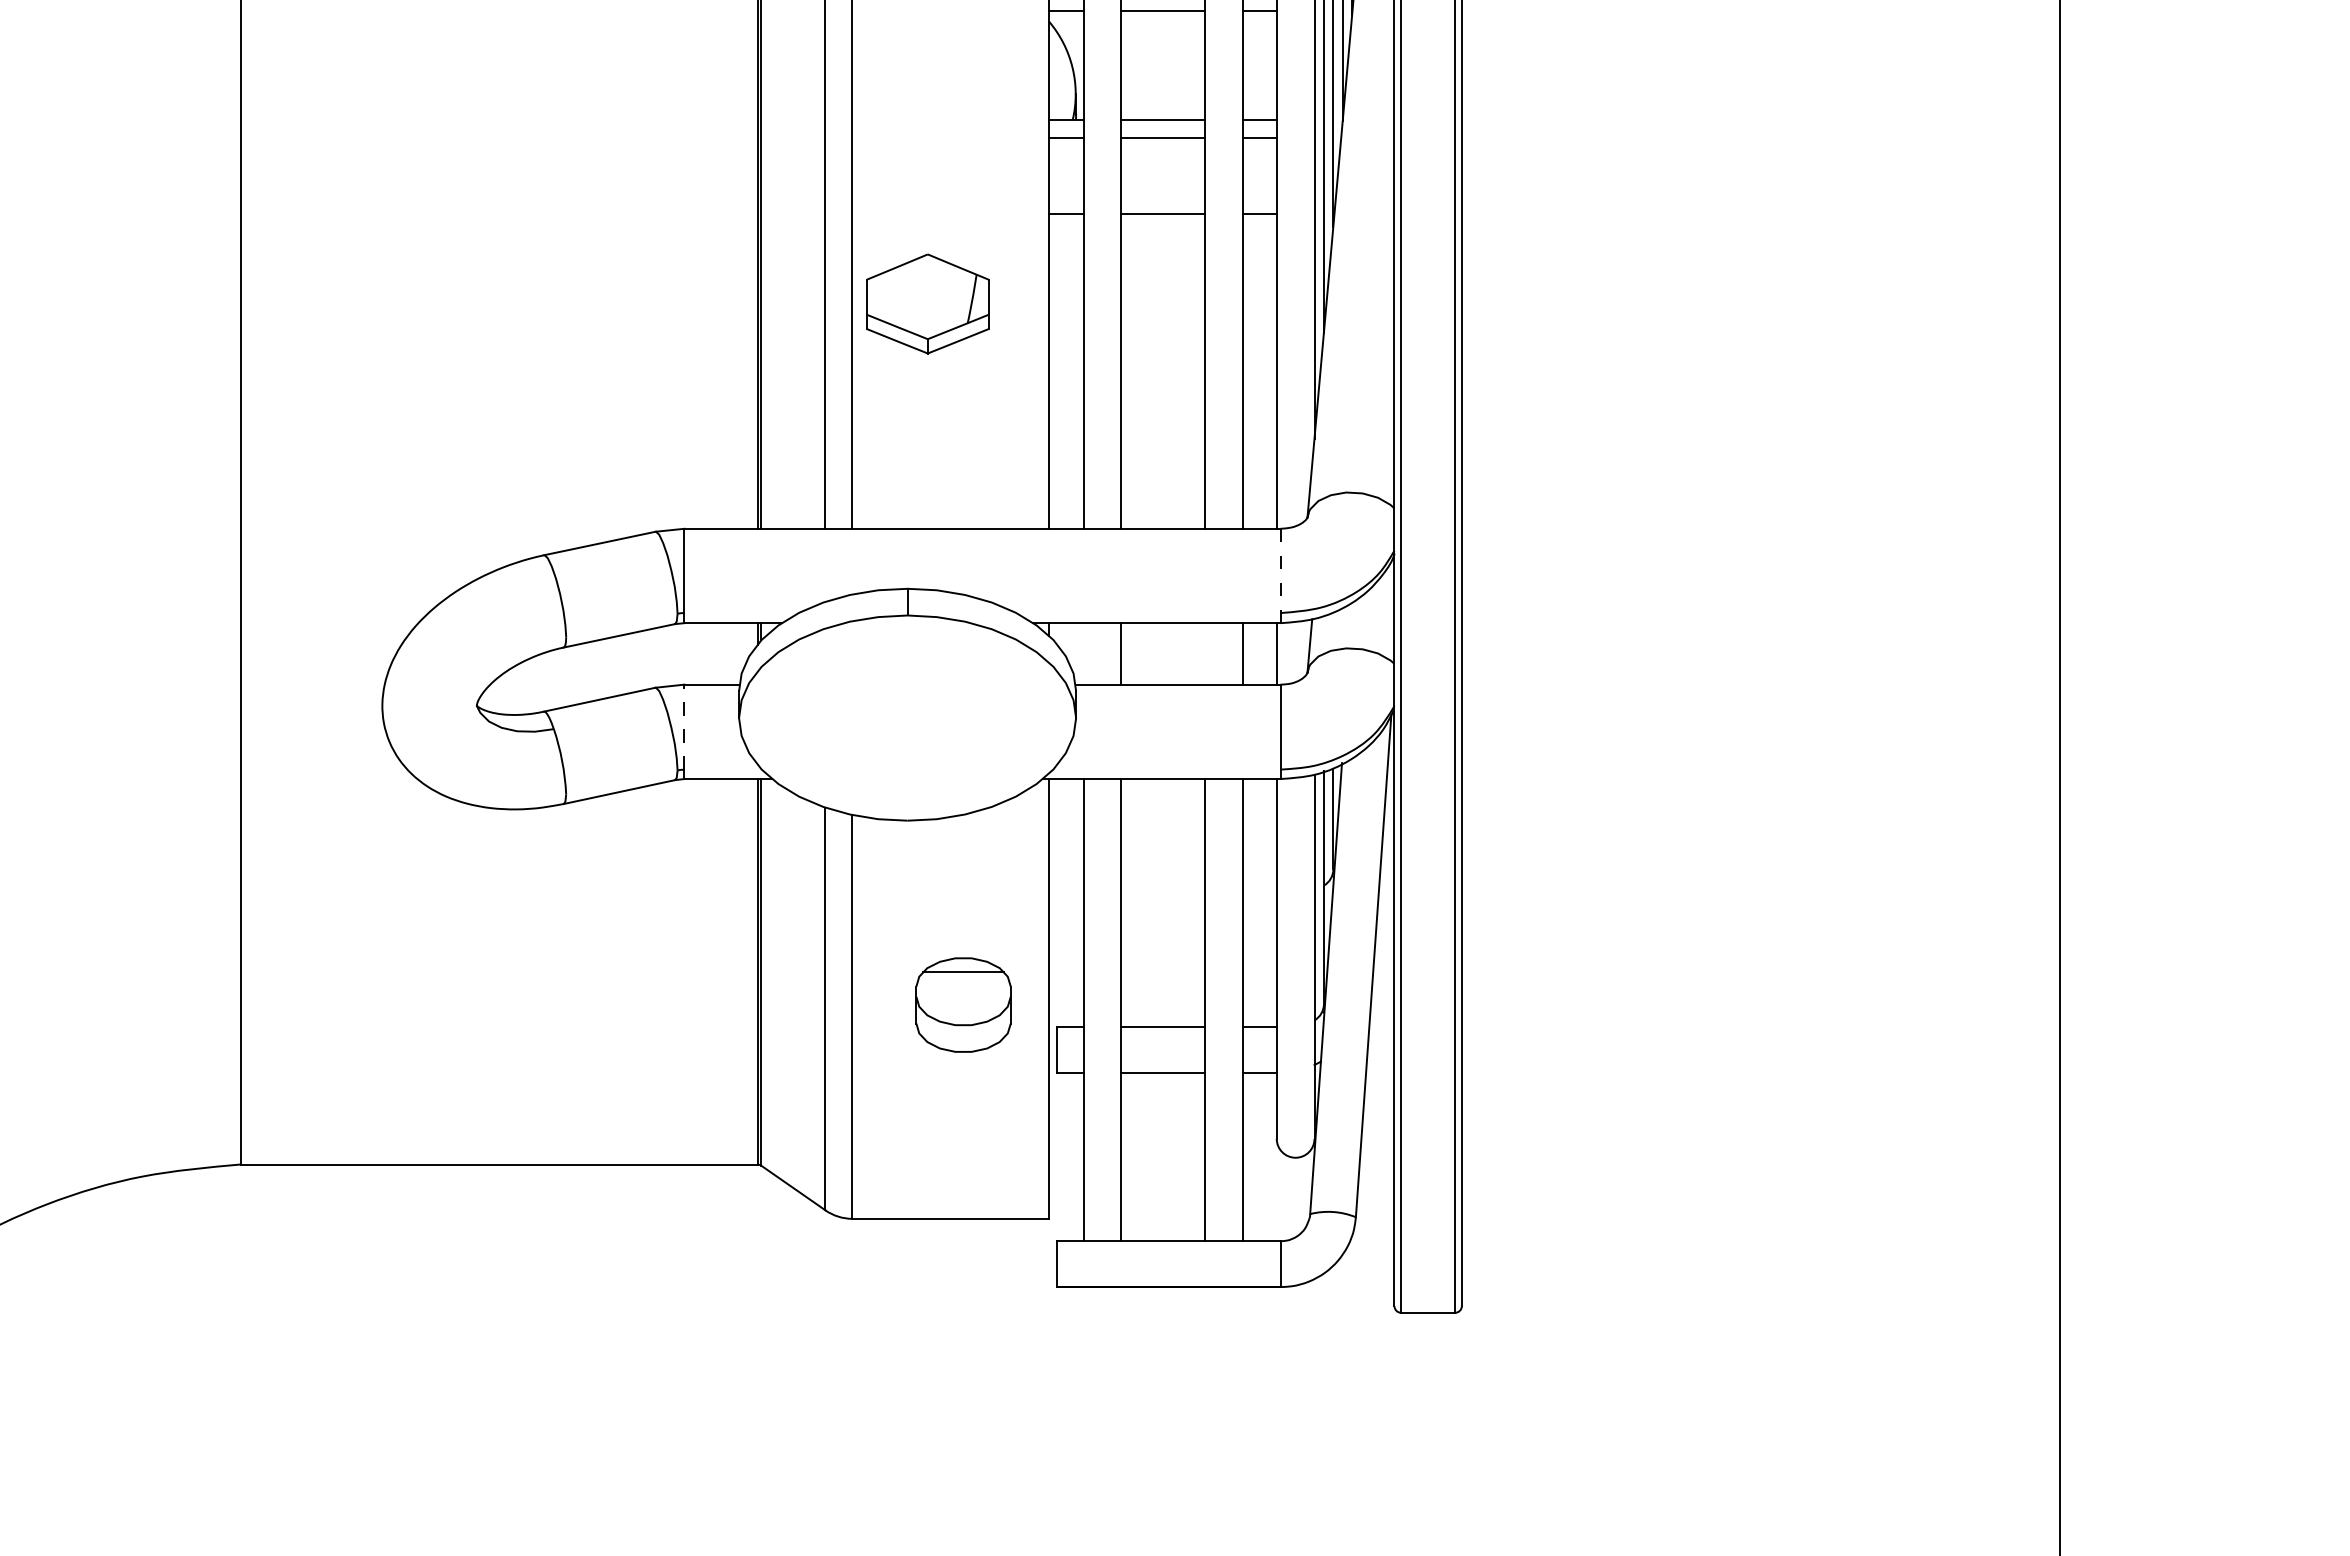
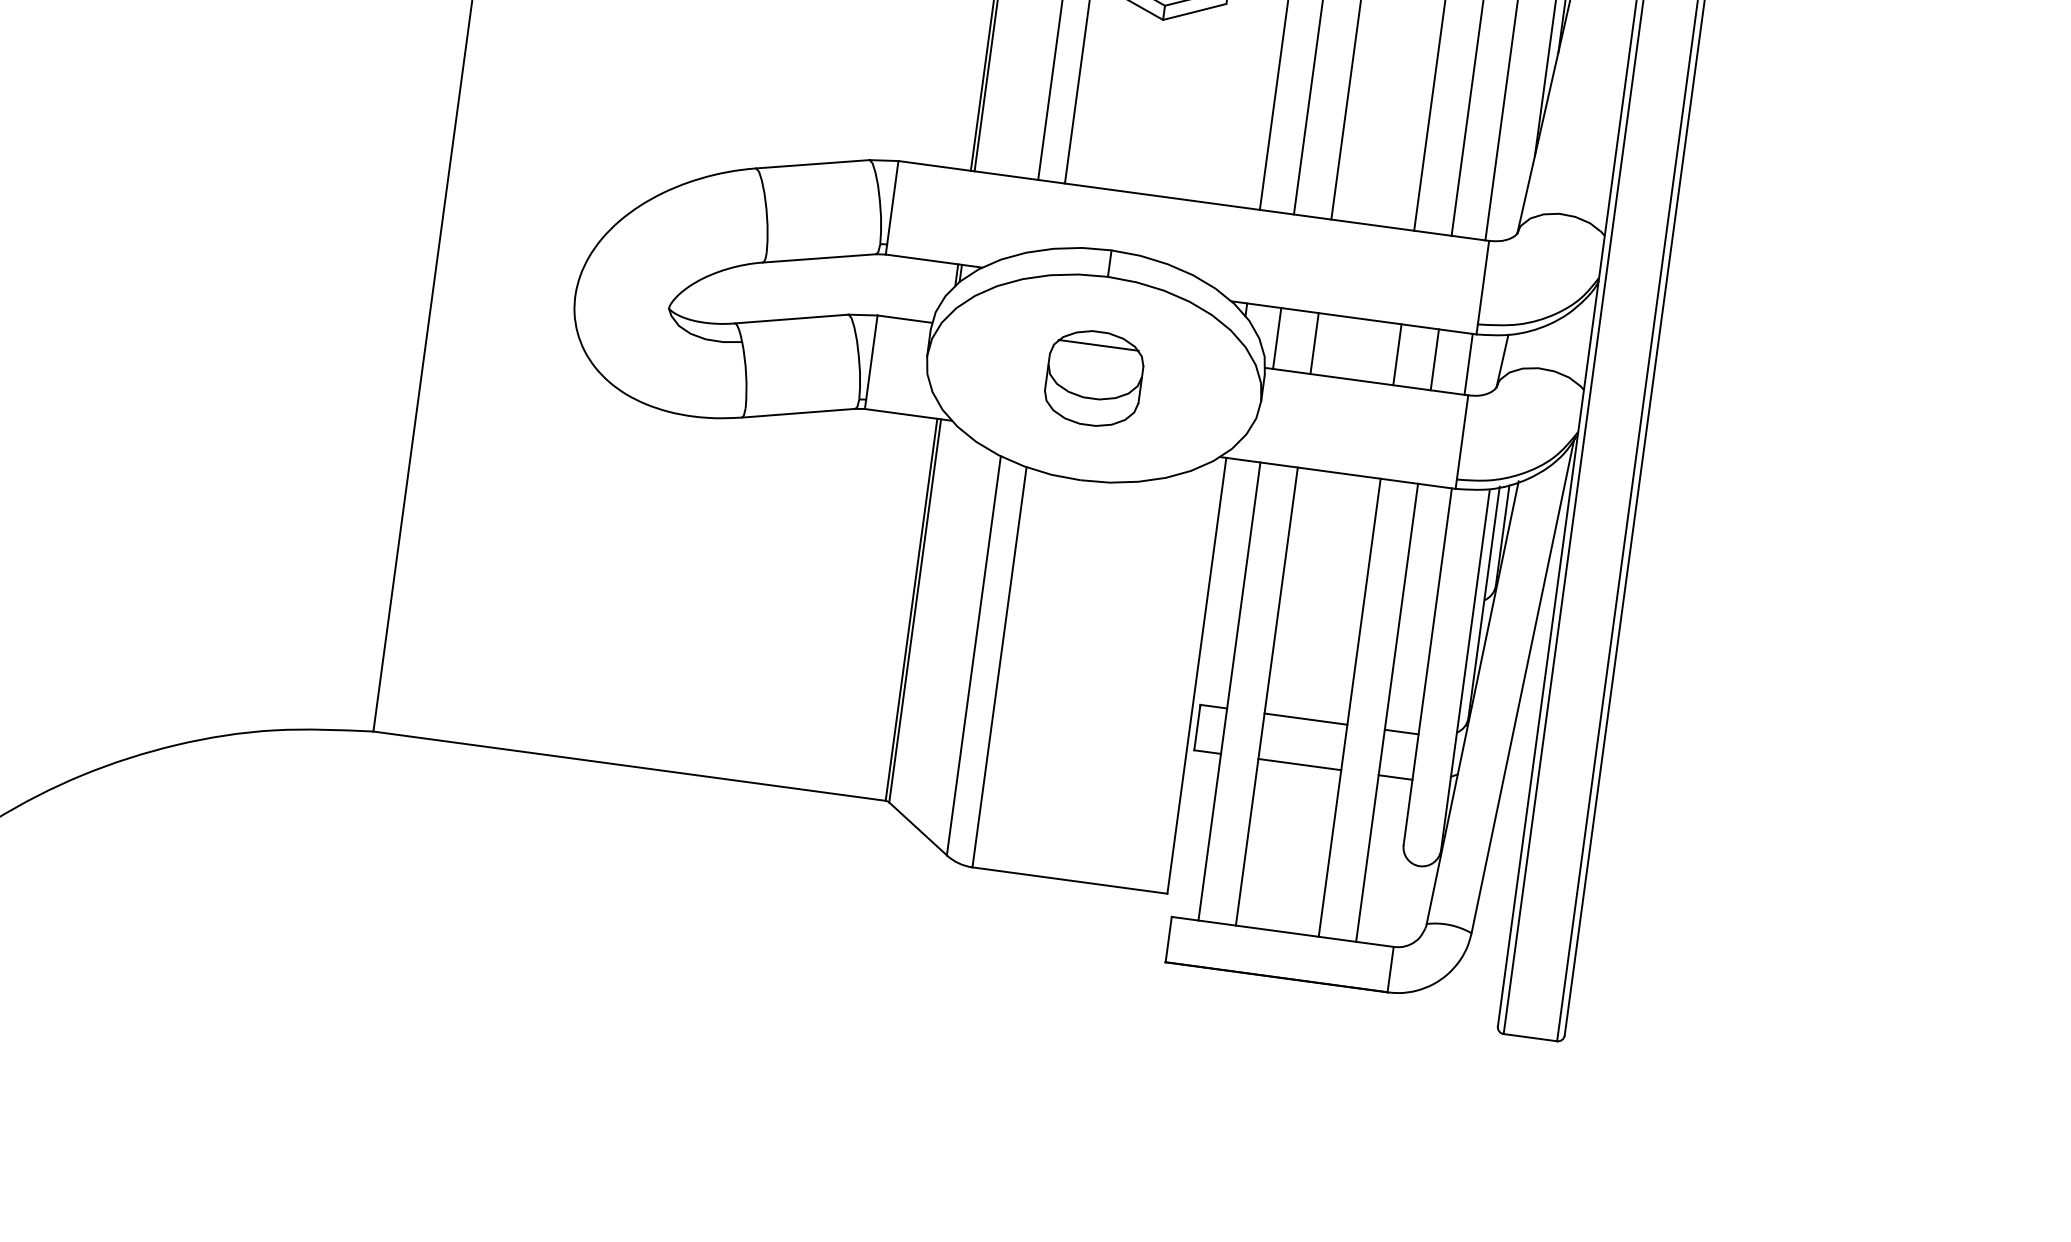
line: (1280, 571) -> (1483, 283), dashed -> solid
line: (1083, 653) -> (1277, 338), added
line: (1204, 653) -> (1397, 354), added
line: (684, 726) -> (872, 356), dashed -> solid
part: (963, 1004) -> (1094, 377), moved

